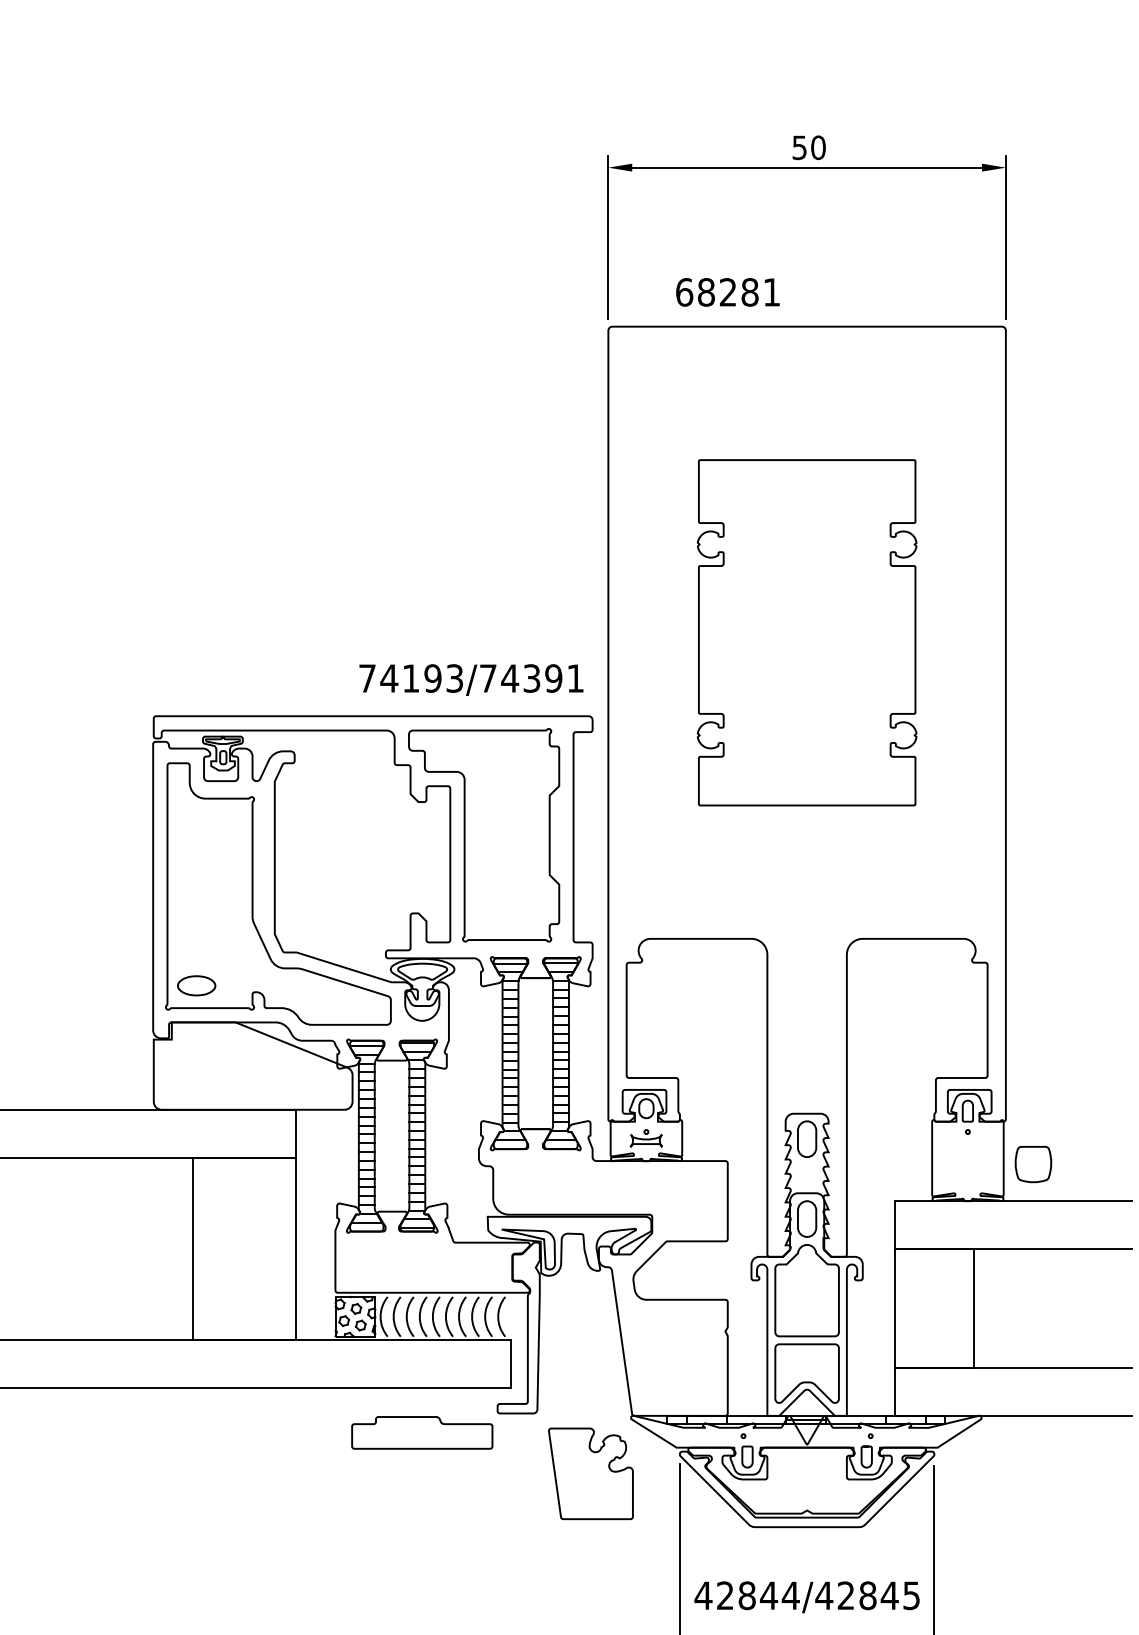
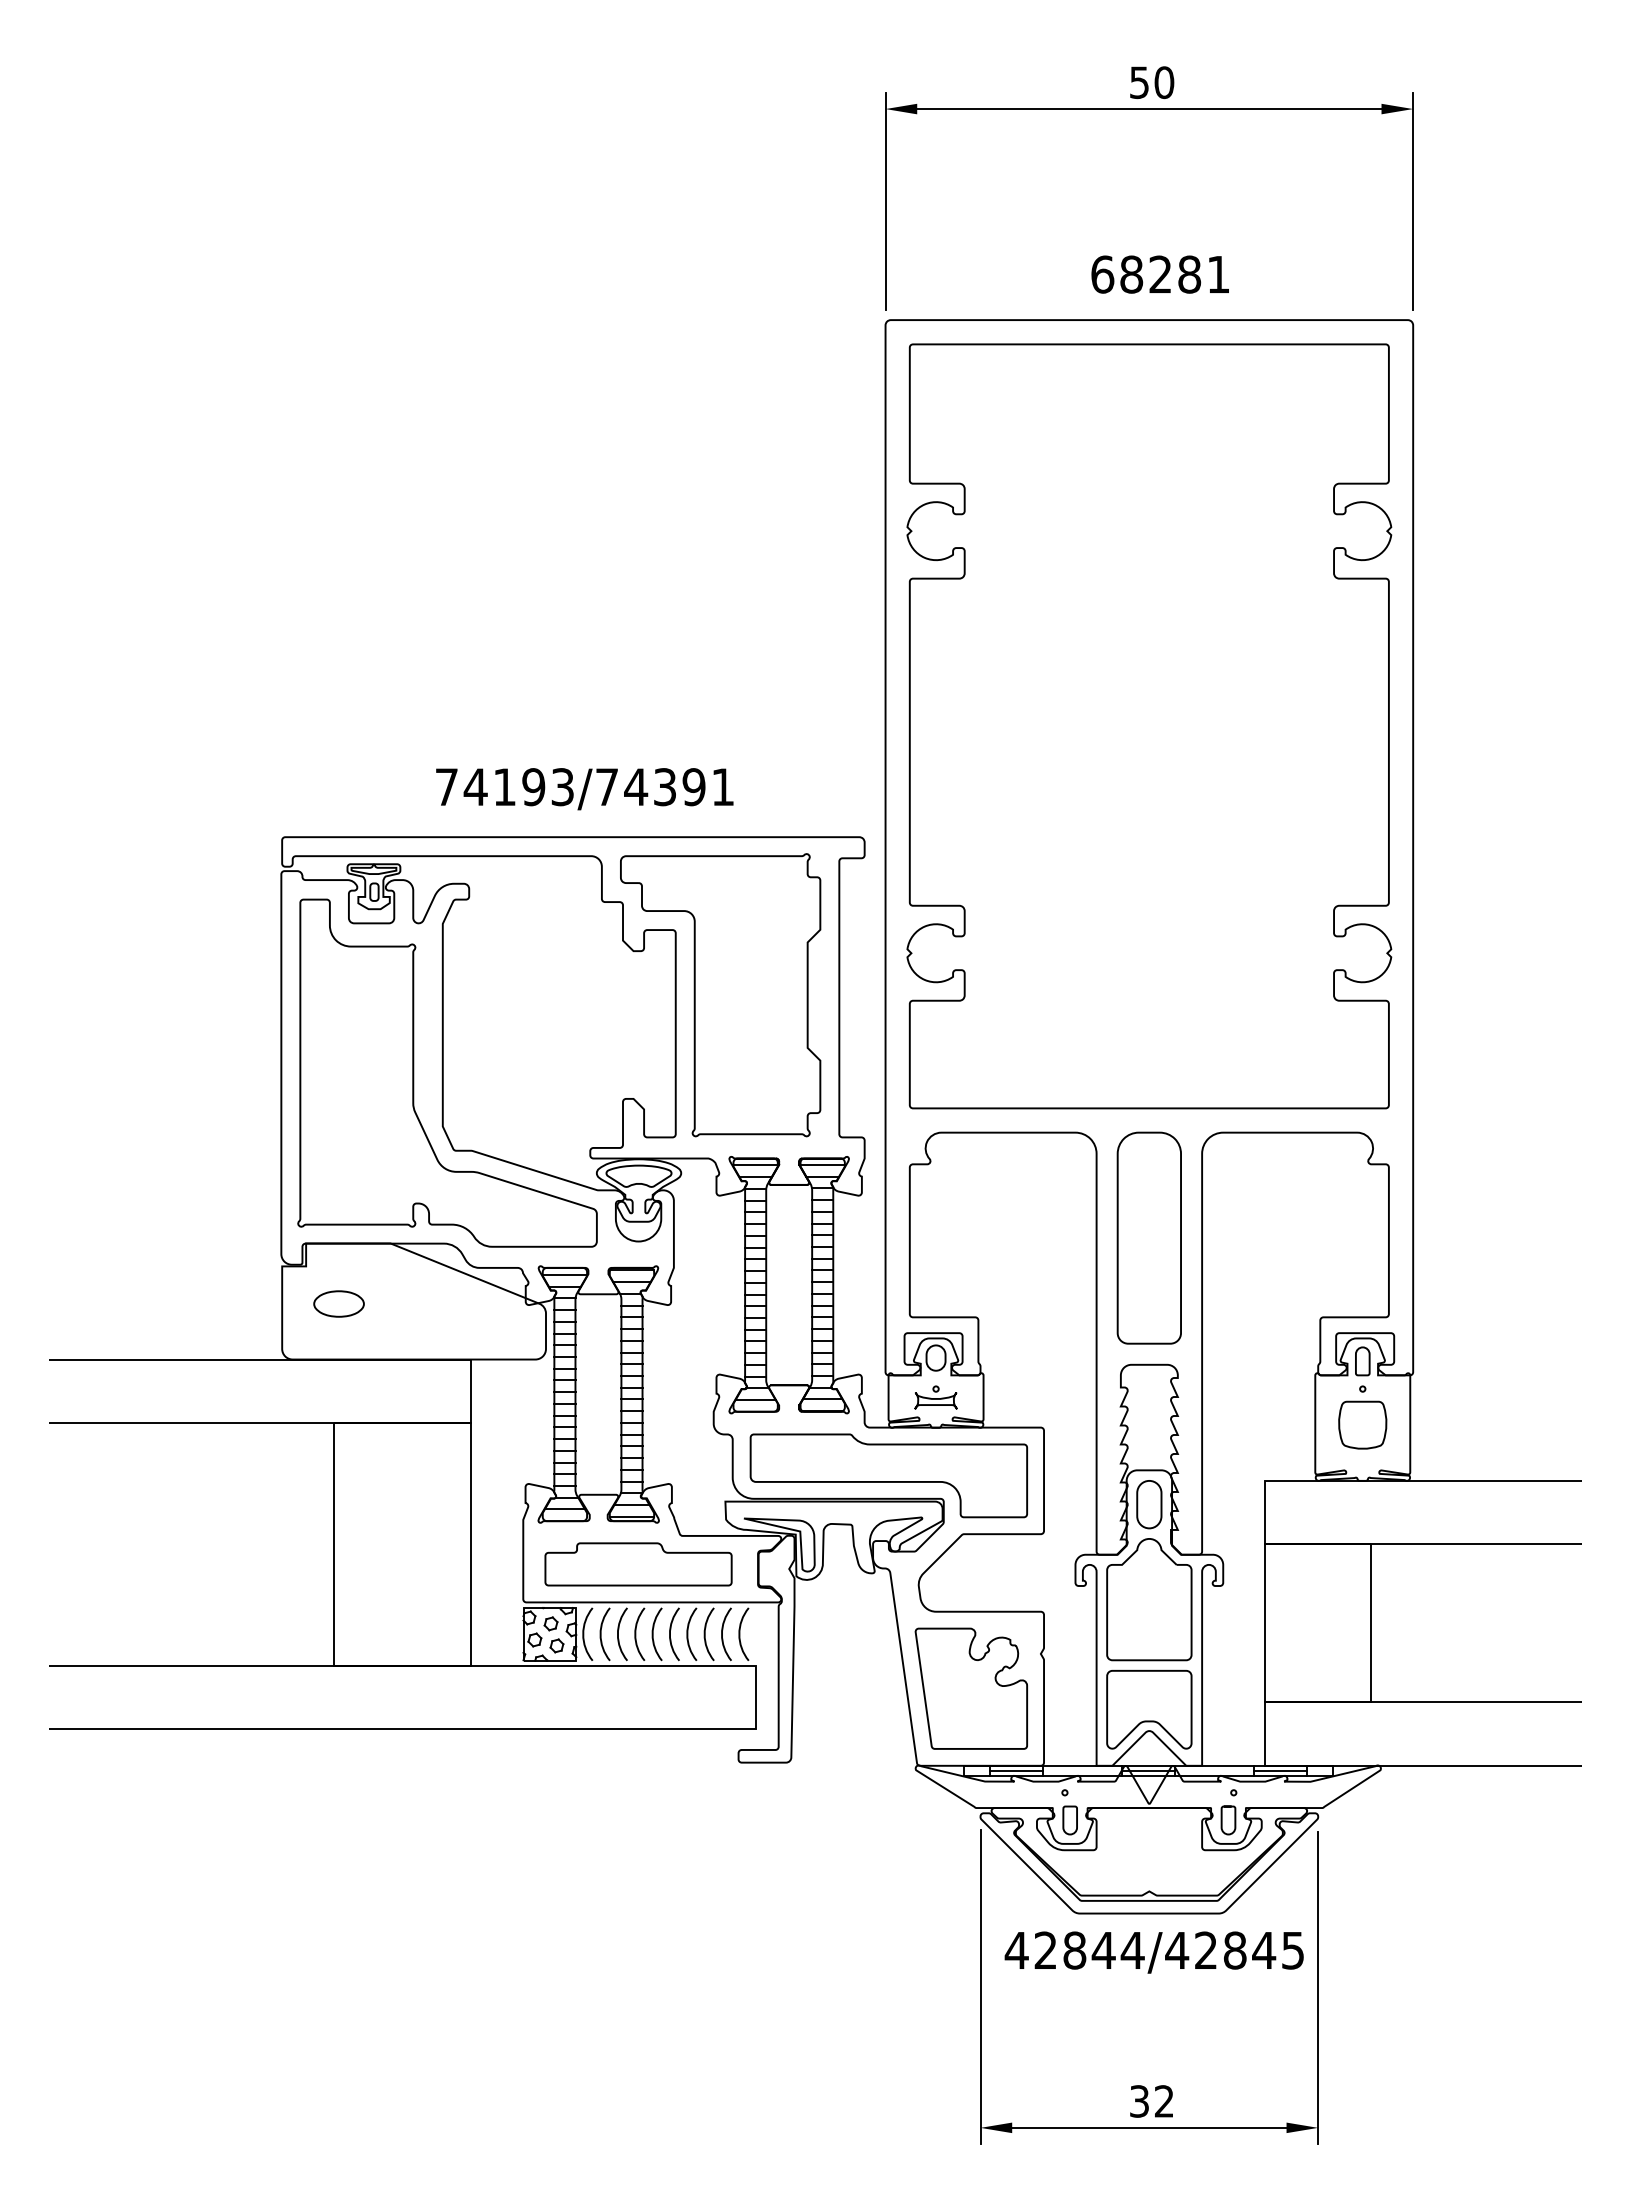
text: (727, 292) -> (1159, 274), moved
part: (807, 632) -> (1149, 726), size x1.67
text: (471, 680) -> (584, 789), moved
part: (196, 985) -> (338, 1303), moved
part: (806, 1017) -> (1148, 1237), added
part: (807, 1139) -> (1149, 1398), removed
part: (1033, 1163) -> (1362, 1424), moved
part: (610, 1197) -> (888, 1475), added
line: (707, 1420) -> (1016, 1771), added
line: (905, 1420) -> (1279, 1771), added
part: (422, 1432) -> (638, 1564), moved
part: (590, 1473) -> (970, 1688), moved
text: (806, 1597) -> (1153, 1952), moved

